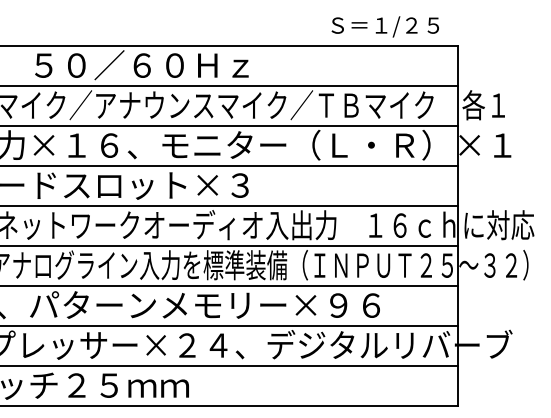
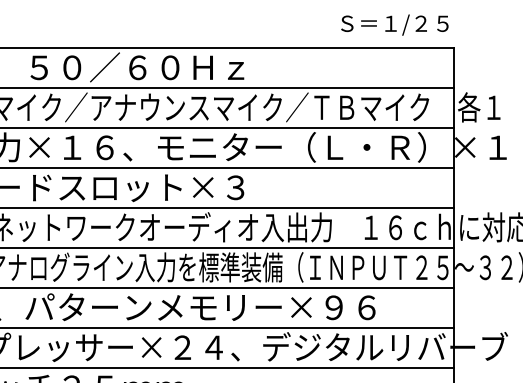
text: (384, 26) -> (394, 24), moved

